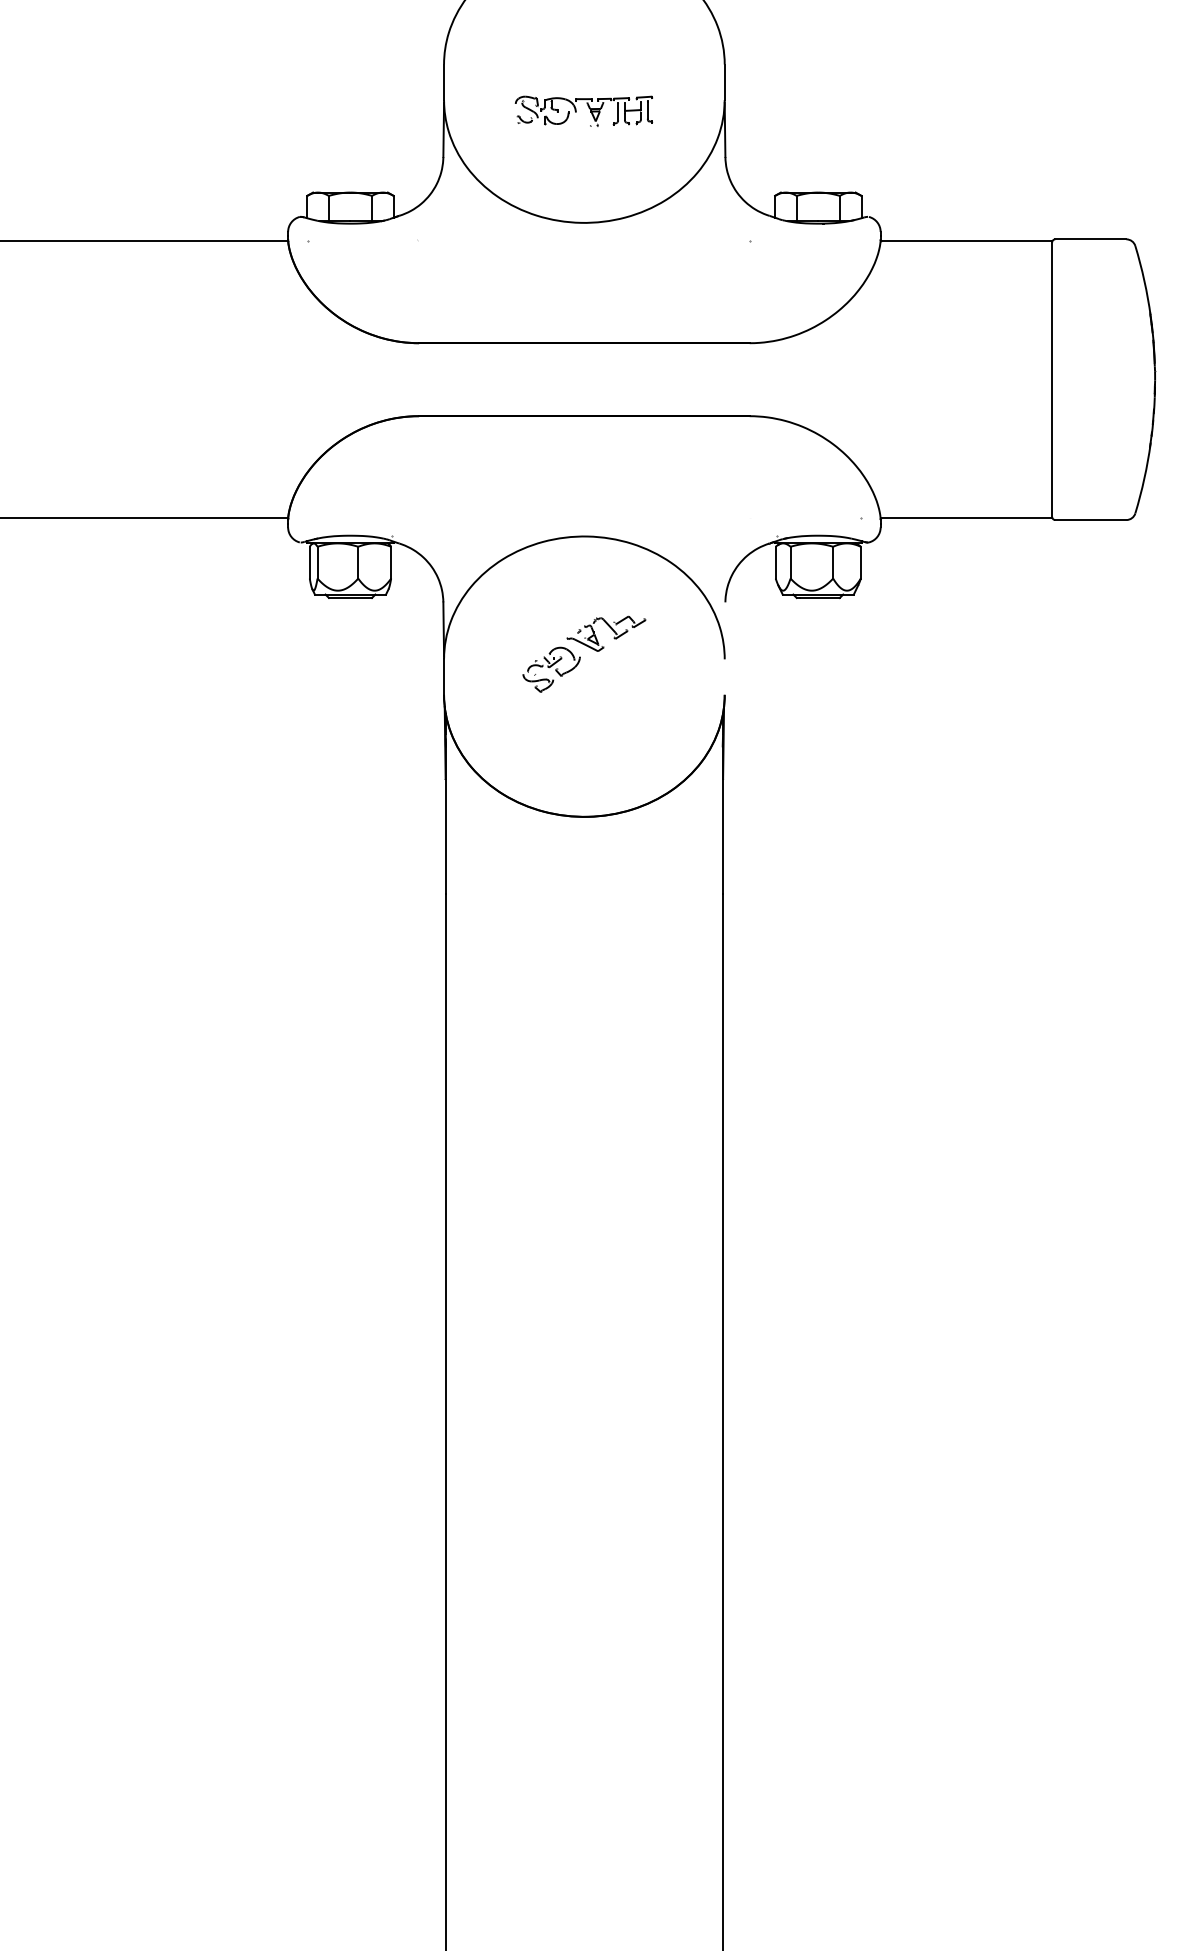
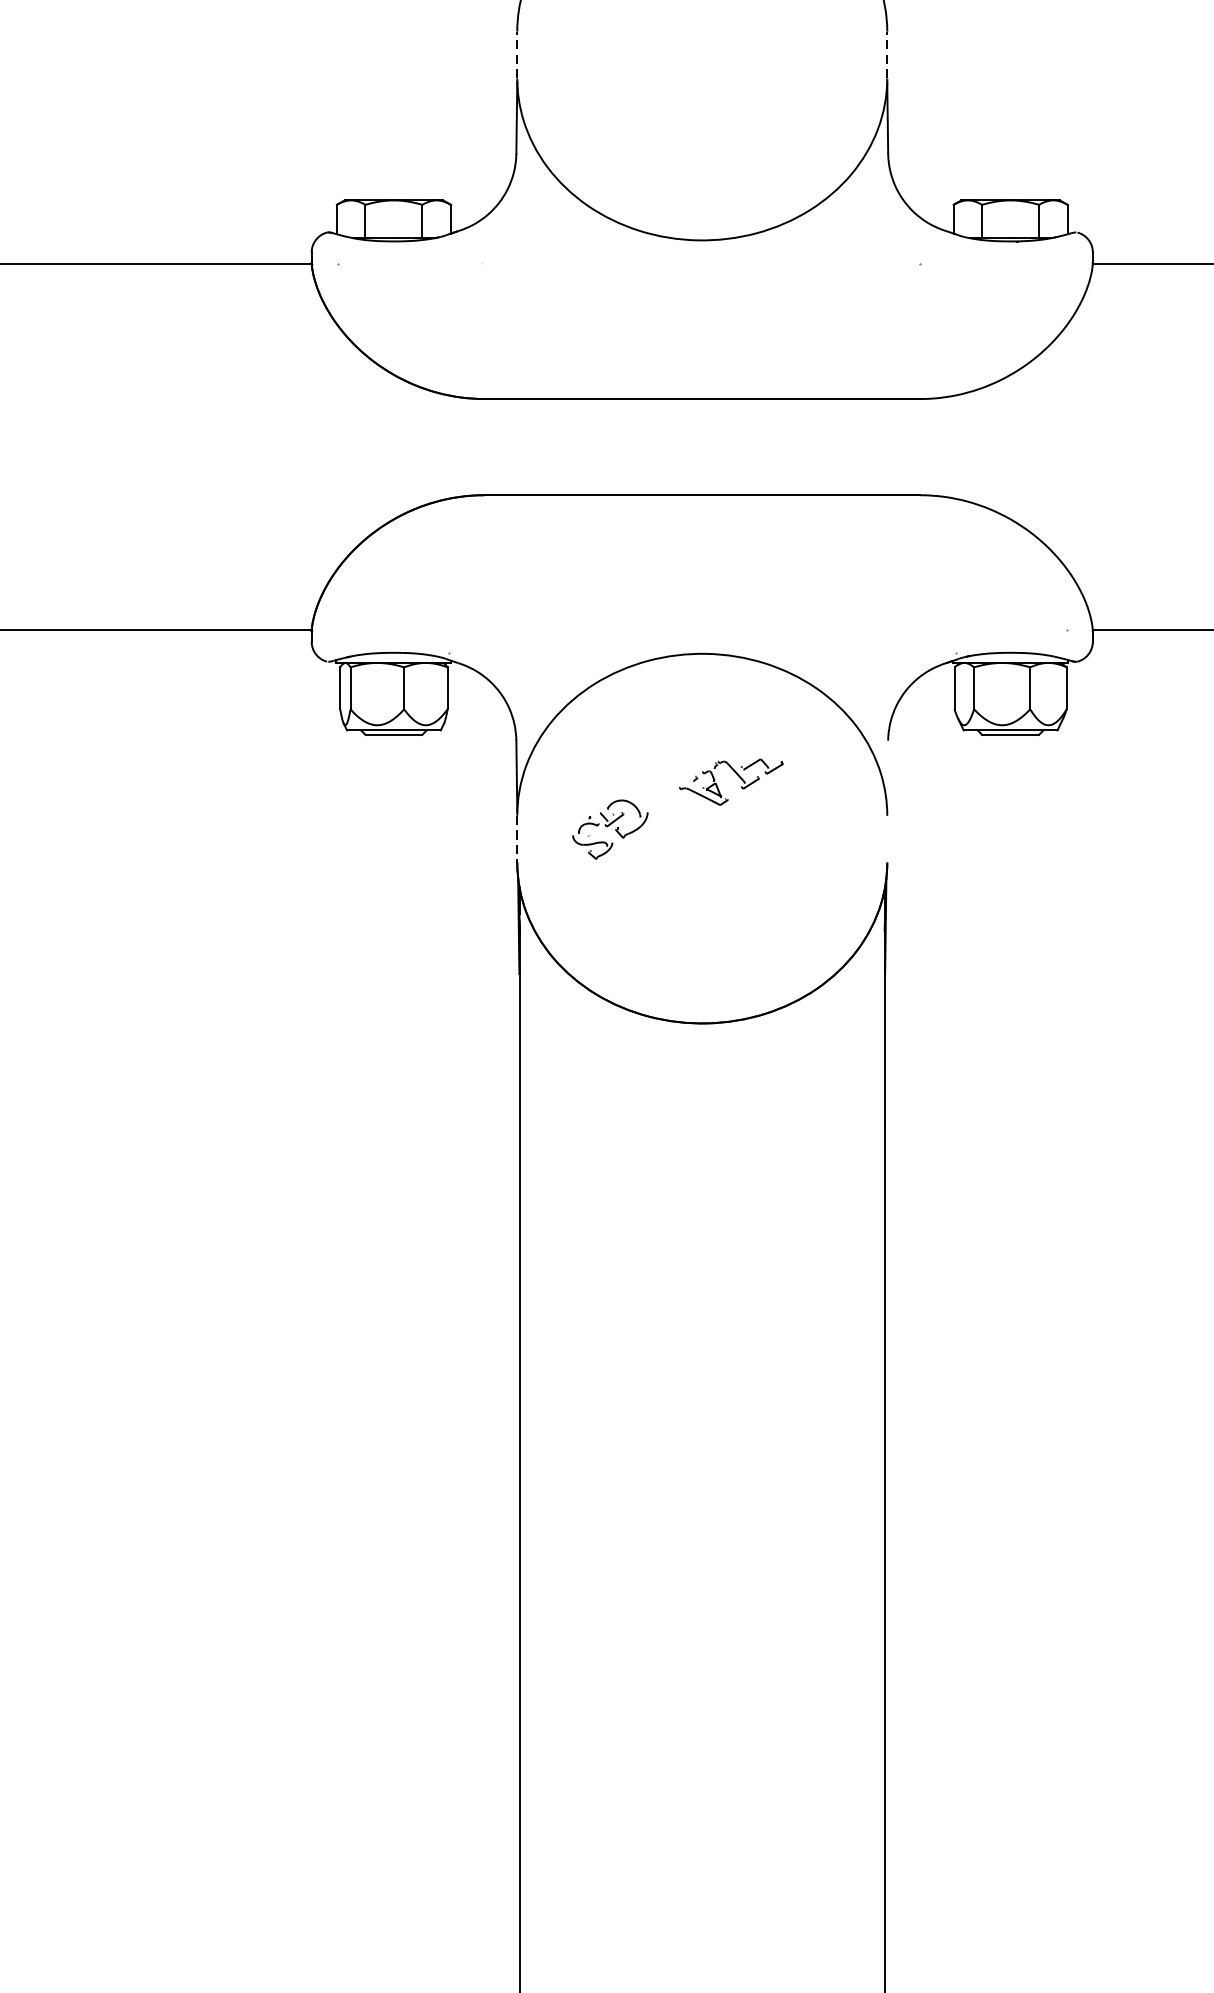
line: (444, 82) -> (517, 55), solid -> dashed
line: (724, 82) -> (886, 55), solid -> dashed
part: (583, 110) -> (701, 92), removed
part: (551, 669) -> (610, 829), moved
line: (444, 677) -> (517, 839), solid -> dashed

